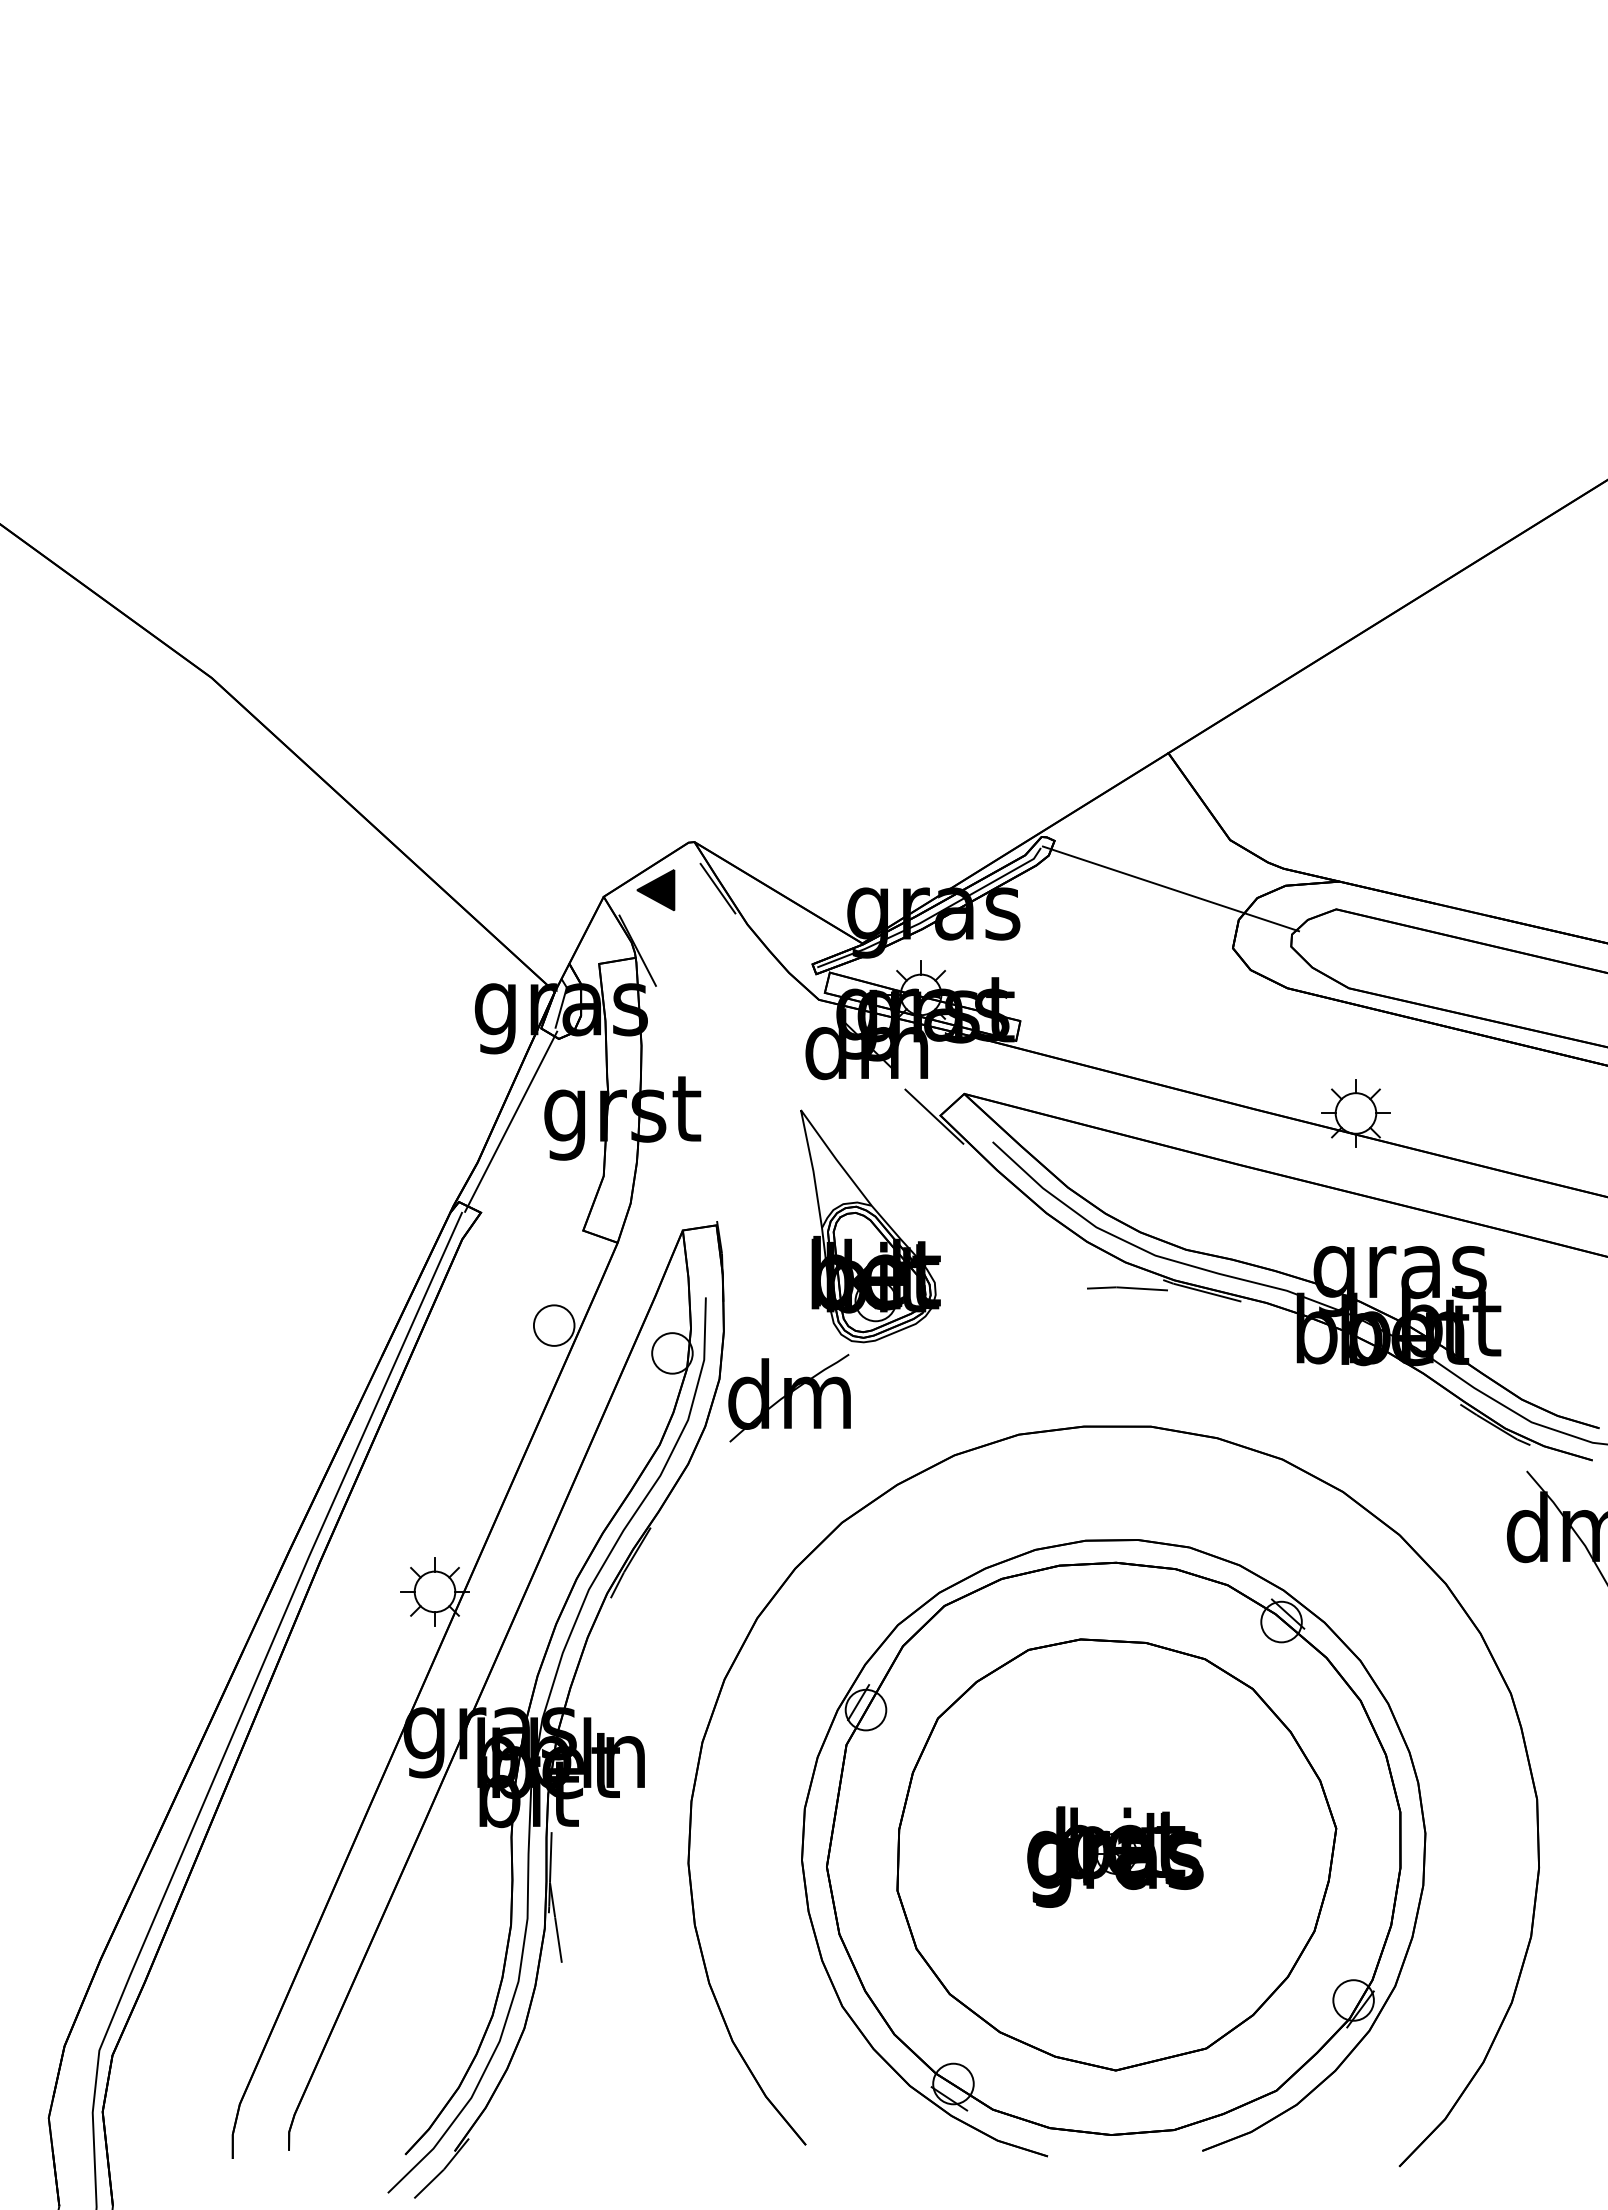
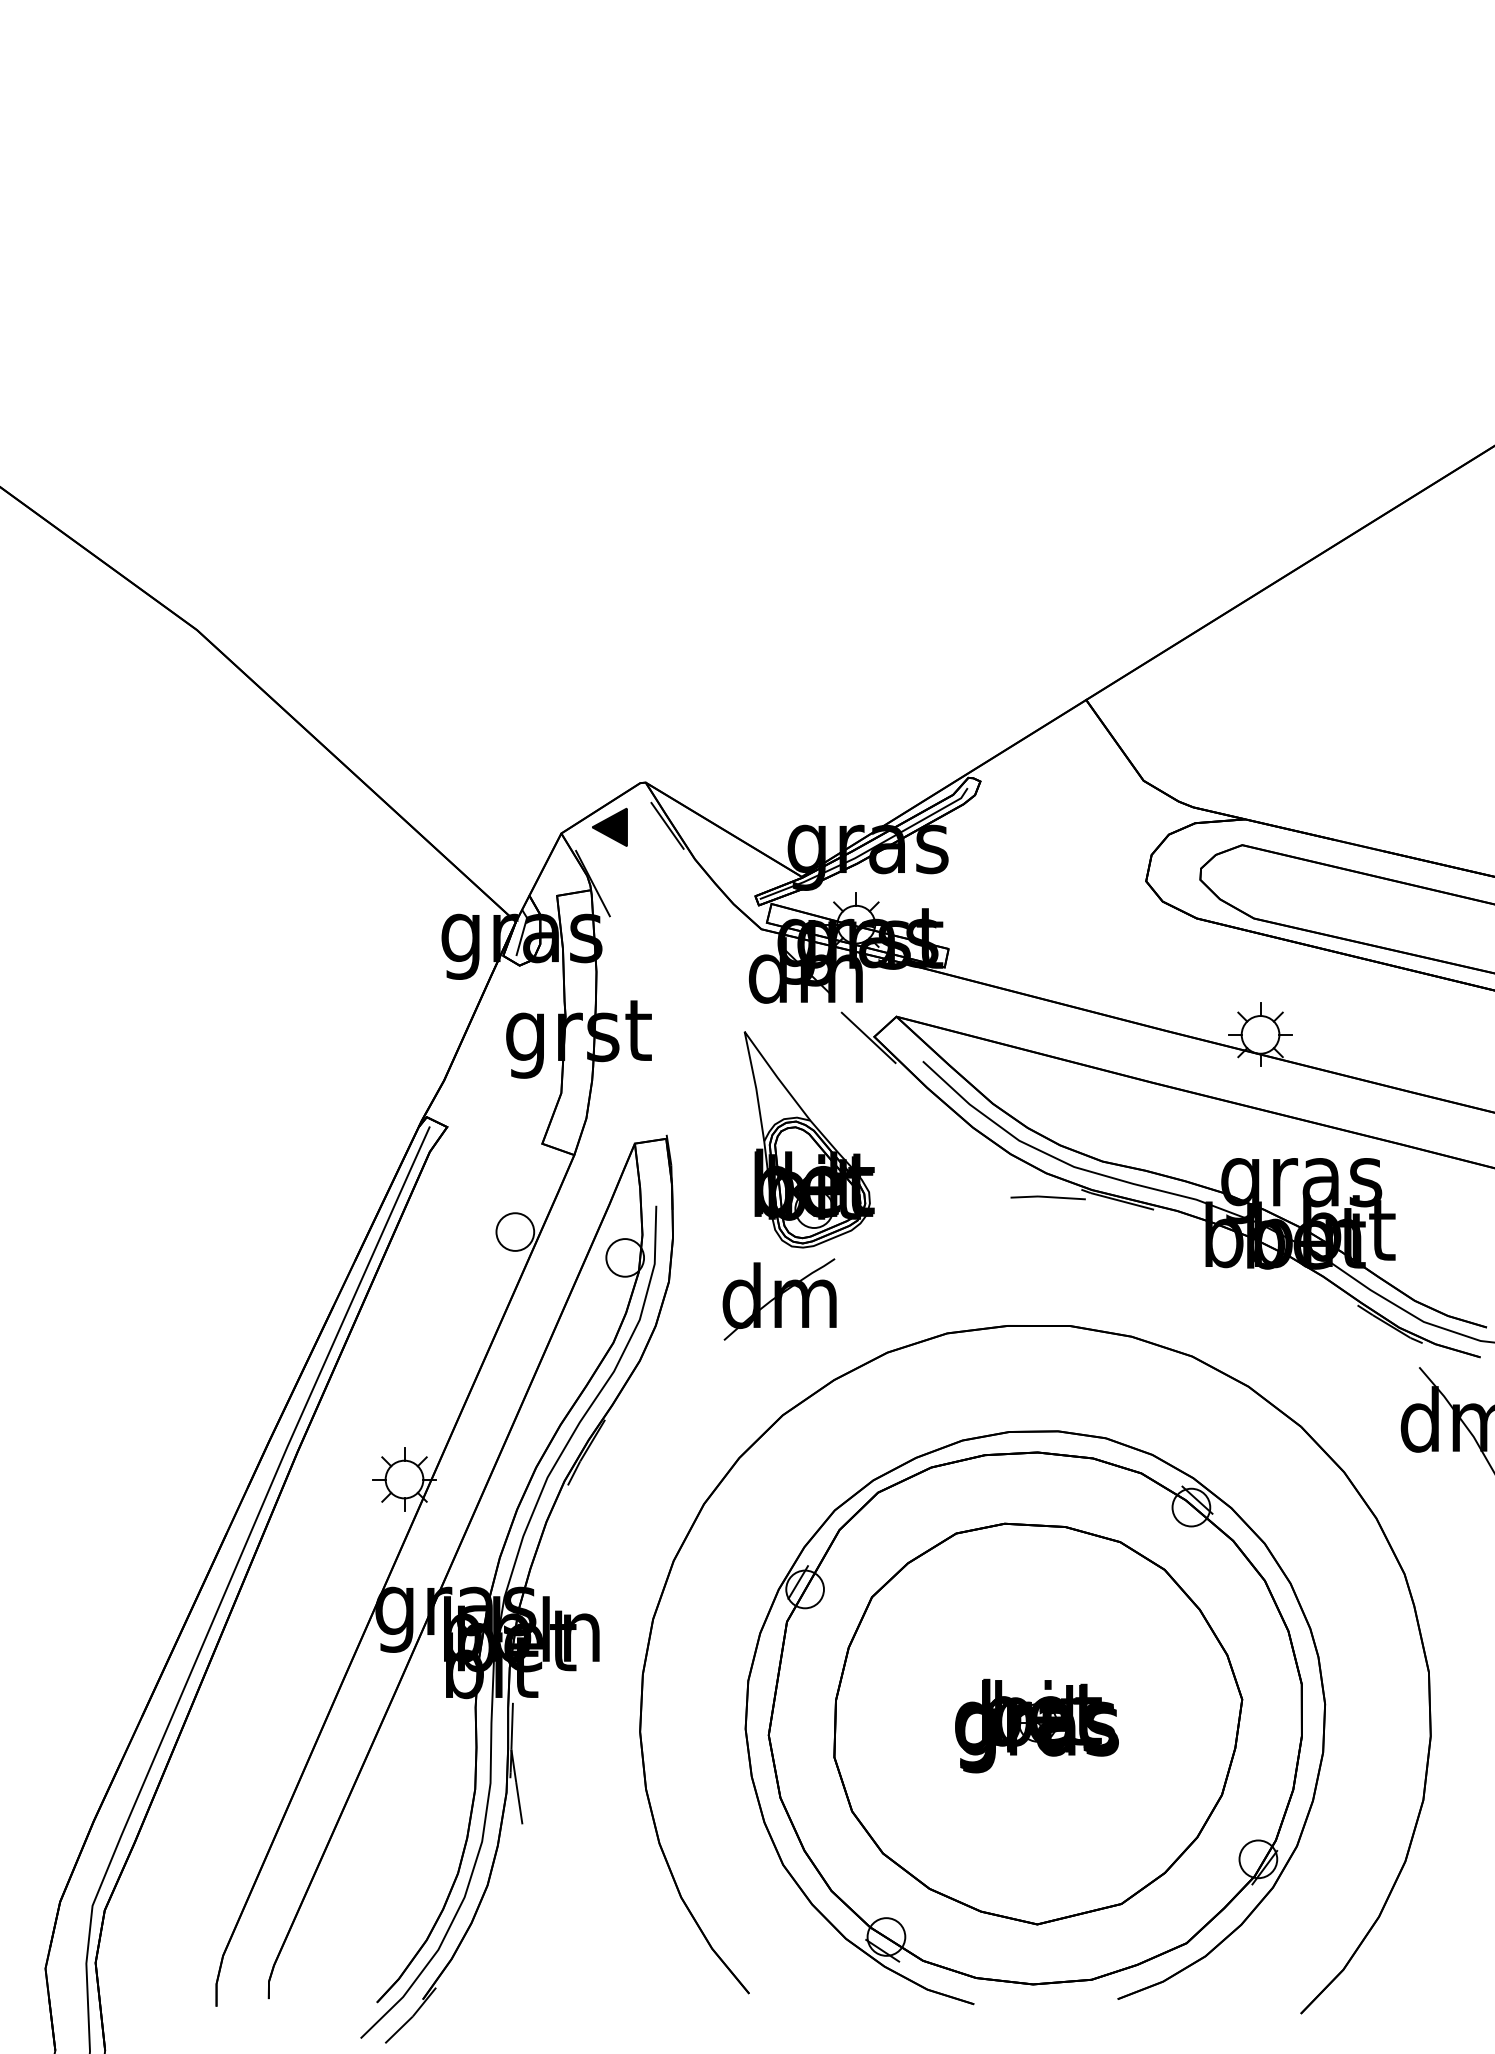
line: (1170, 888) -> (1088, 825), removed
line: (511, 1121) -> (475, 1042), removed
part: (789, 1397) -> (779, 1298), moved

